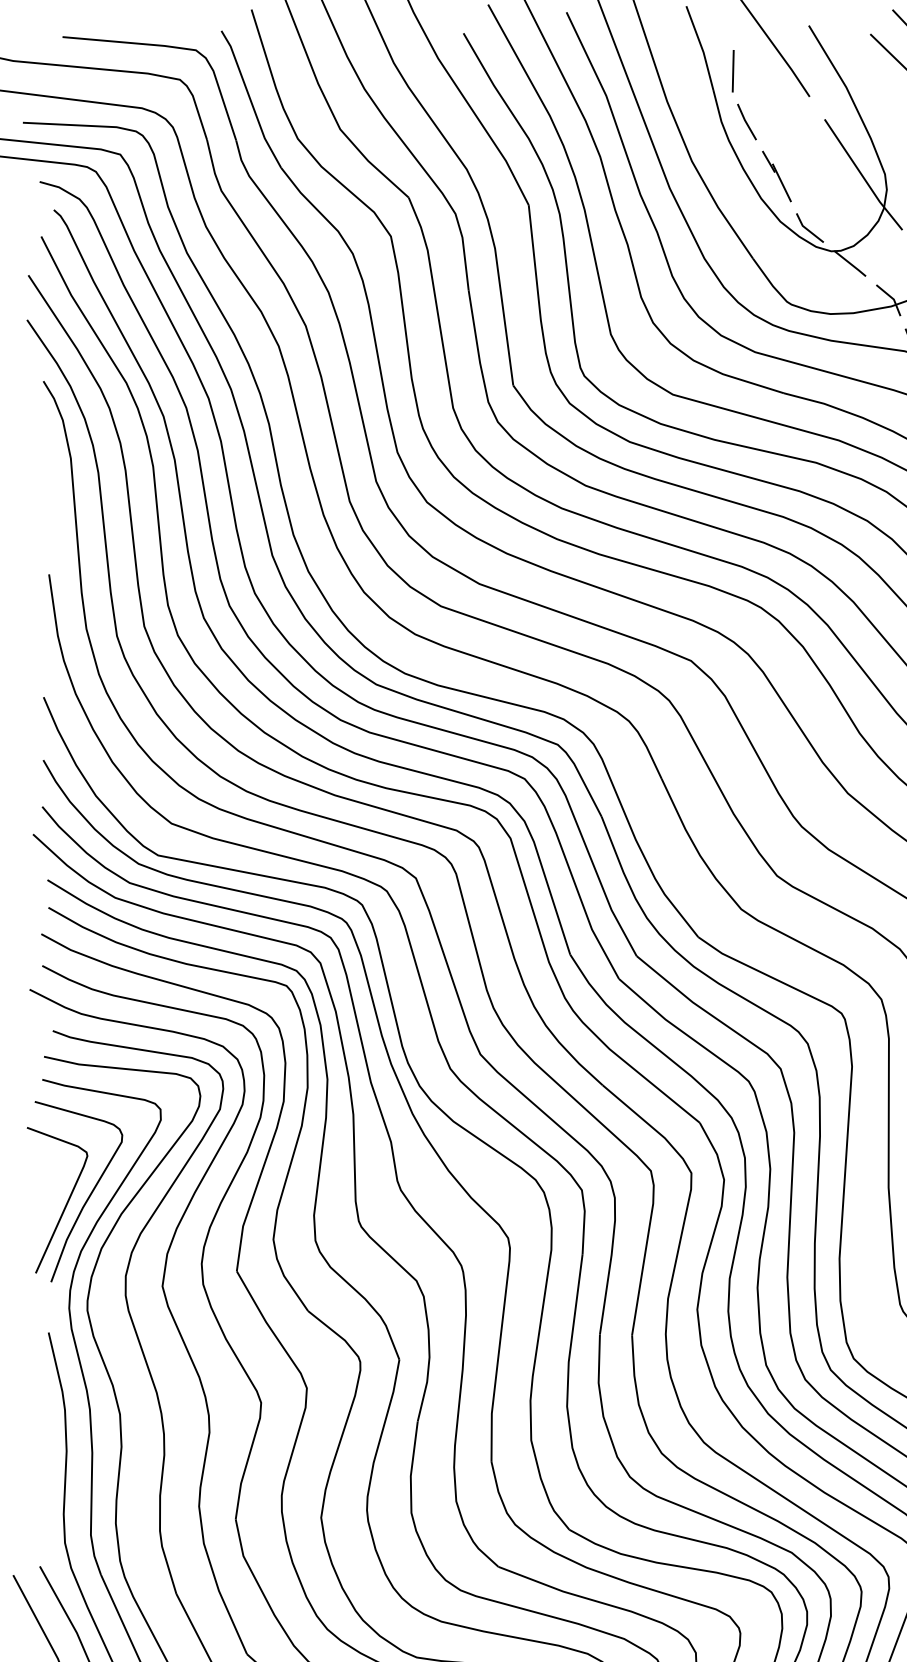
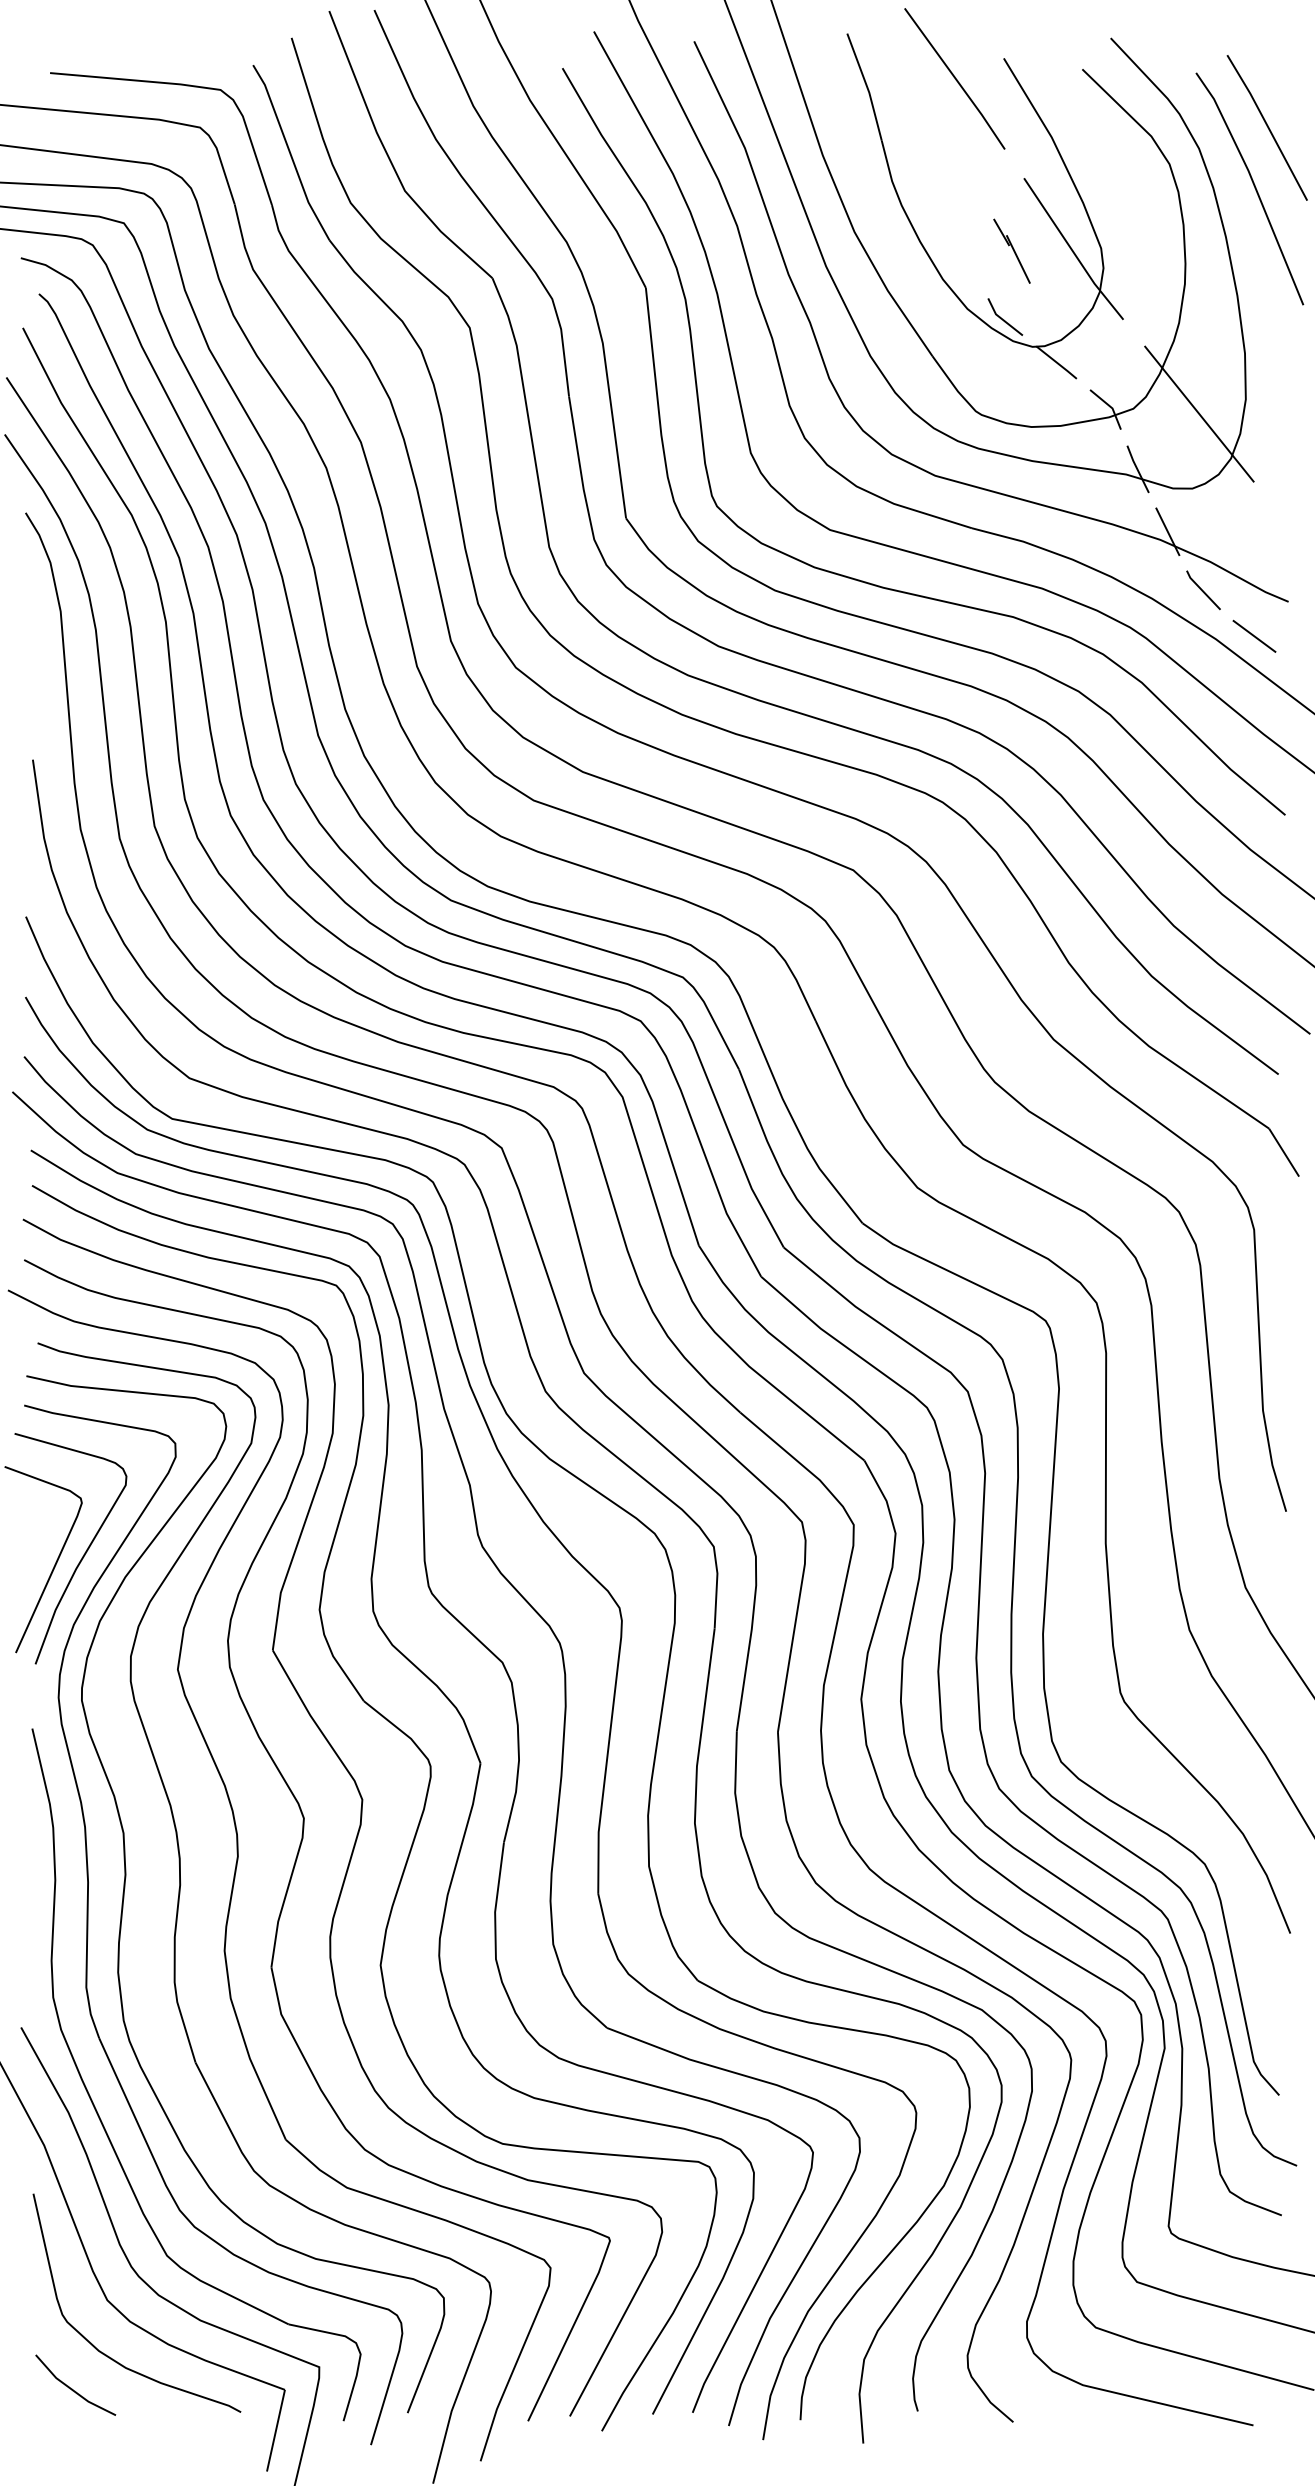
line: (732, 71) -> (906, 116), removed
line: (746, 121) -> (924, 181), removed
part: (776, 175) -> (1011, 250), moved

